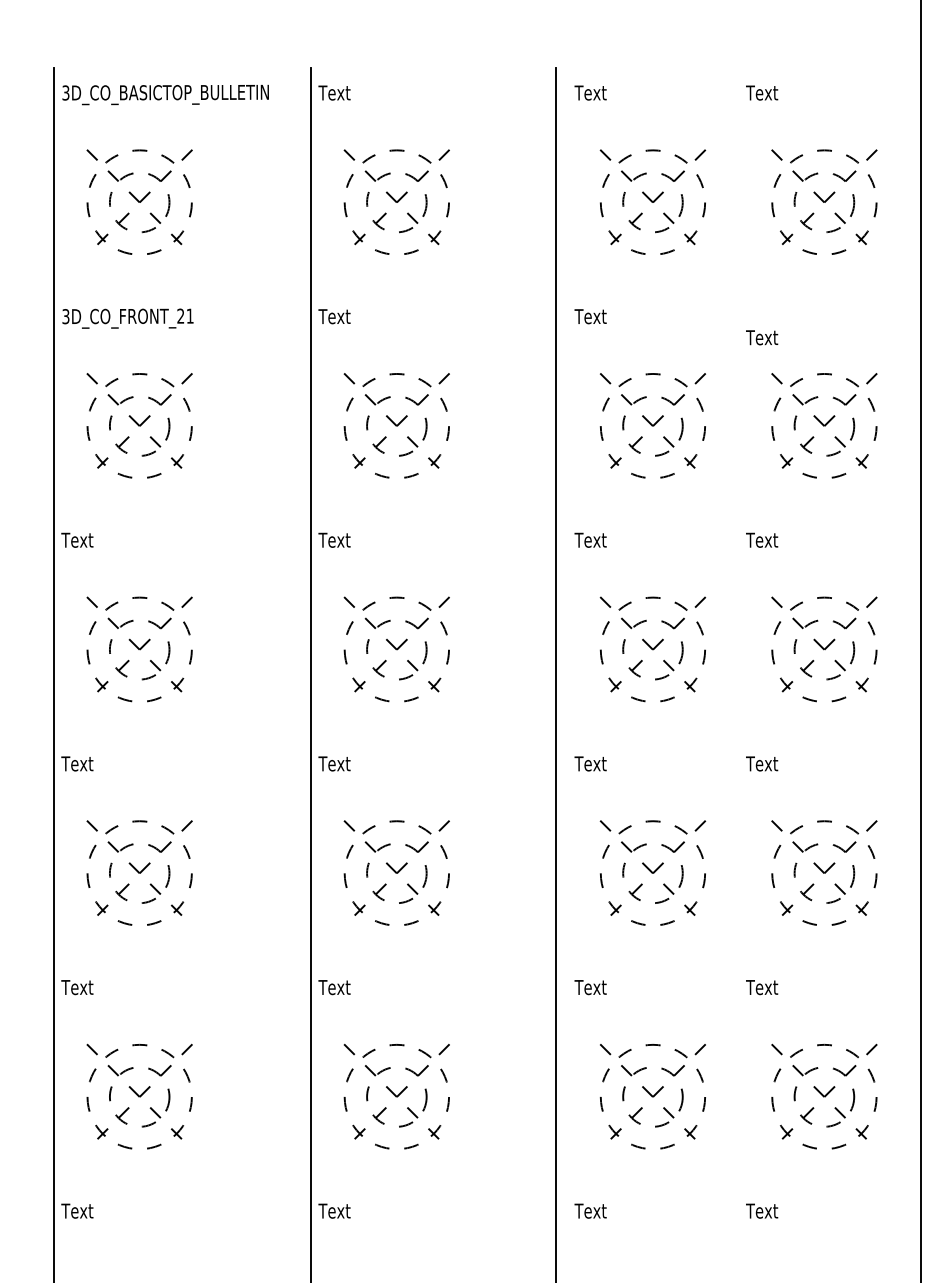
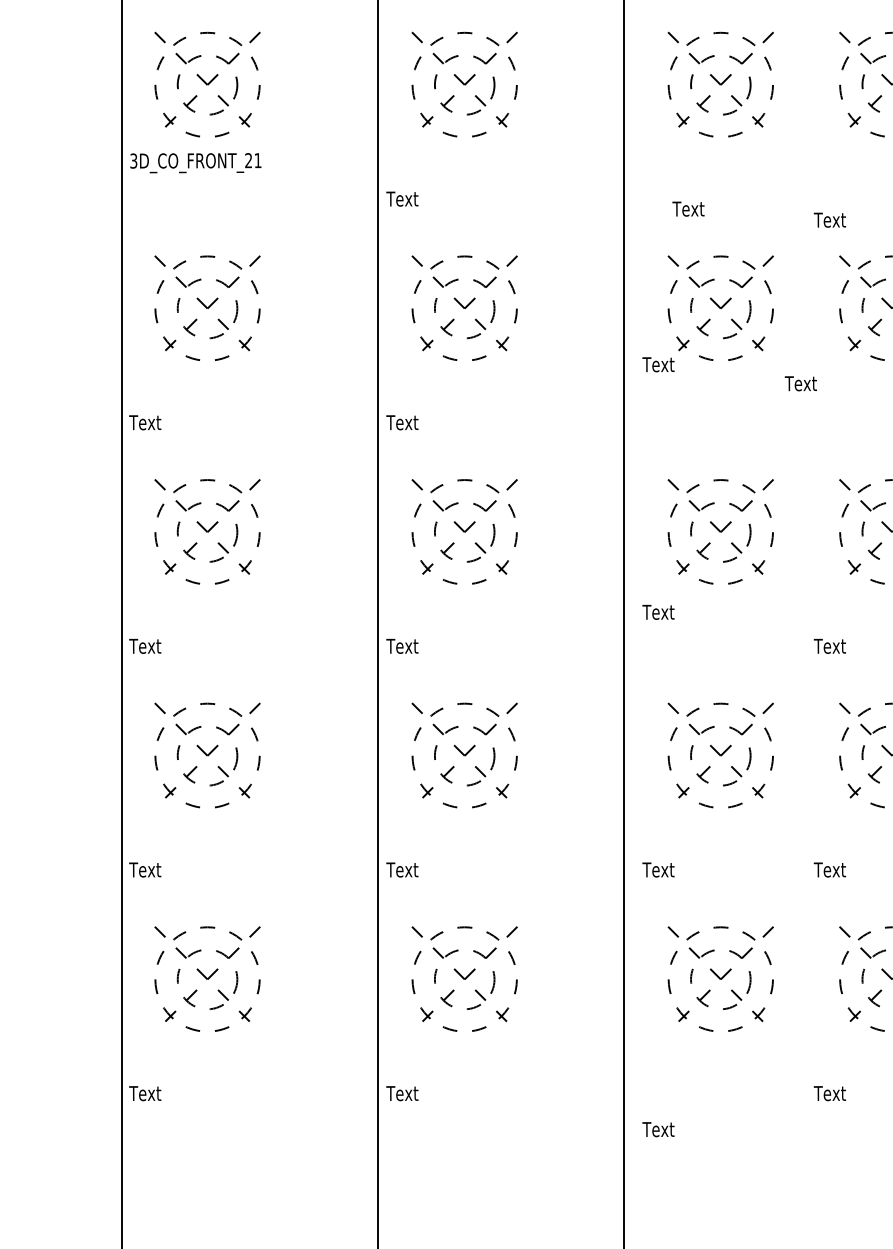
text: (590, 316) -> (688, 208), moved
text: (127, 318) -> (195, 162), moved
text: (590, 539) -> (658, 363), moved
text: (762, 539) -> (801, 382), moved
text: (590, 763) -> (658, 611), moved
text: (590, 1210) -> (658, 1128), moved

